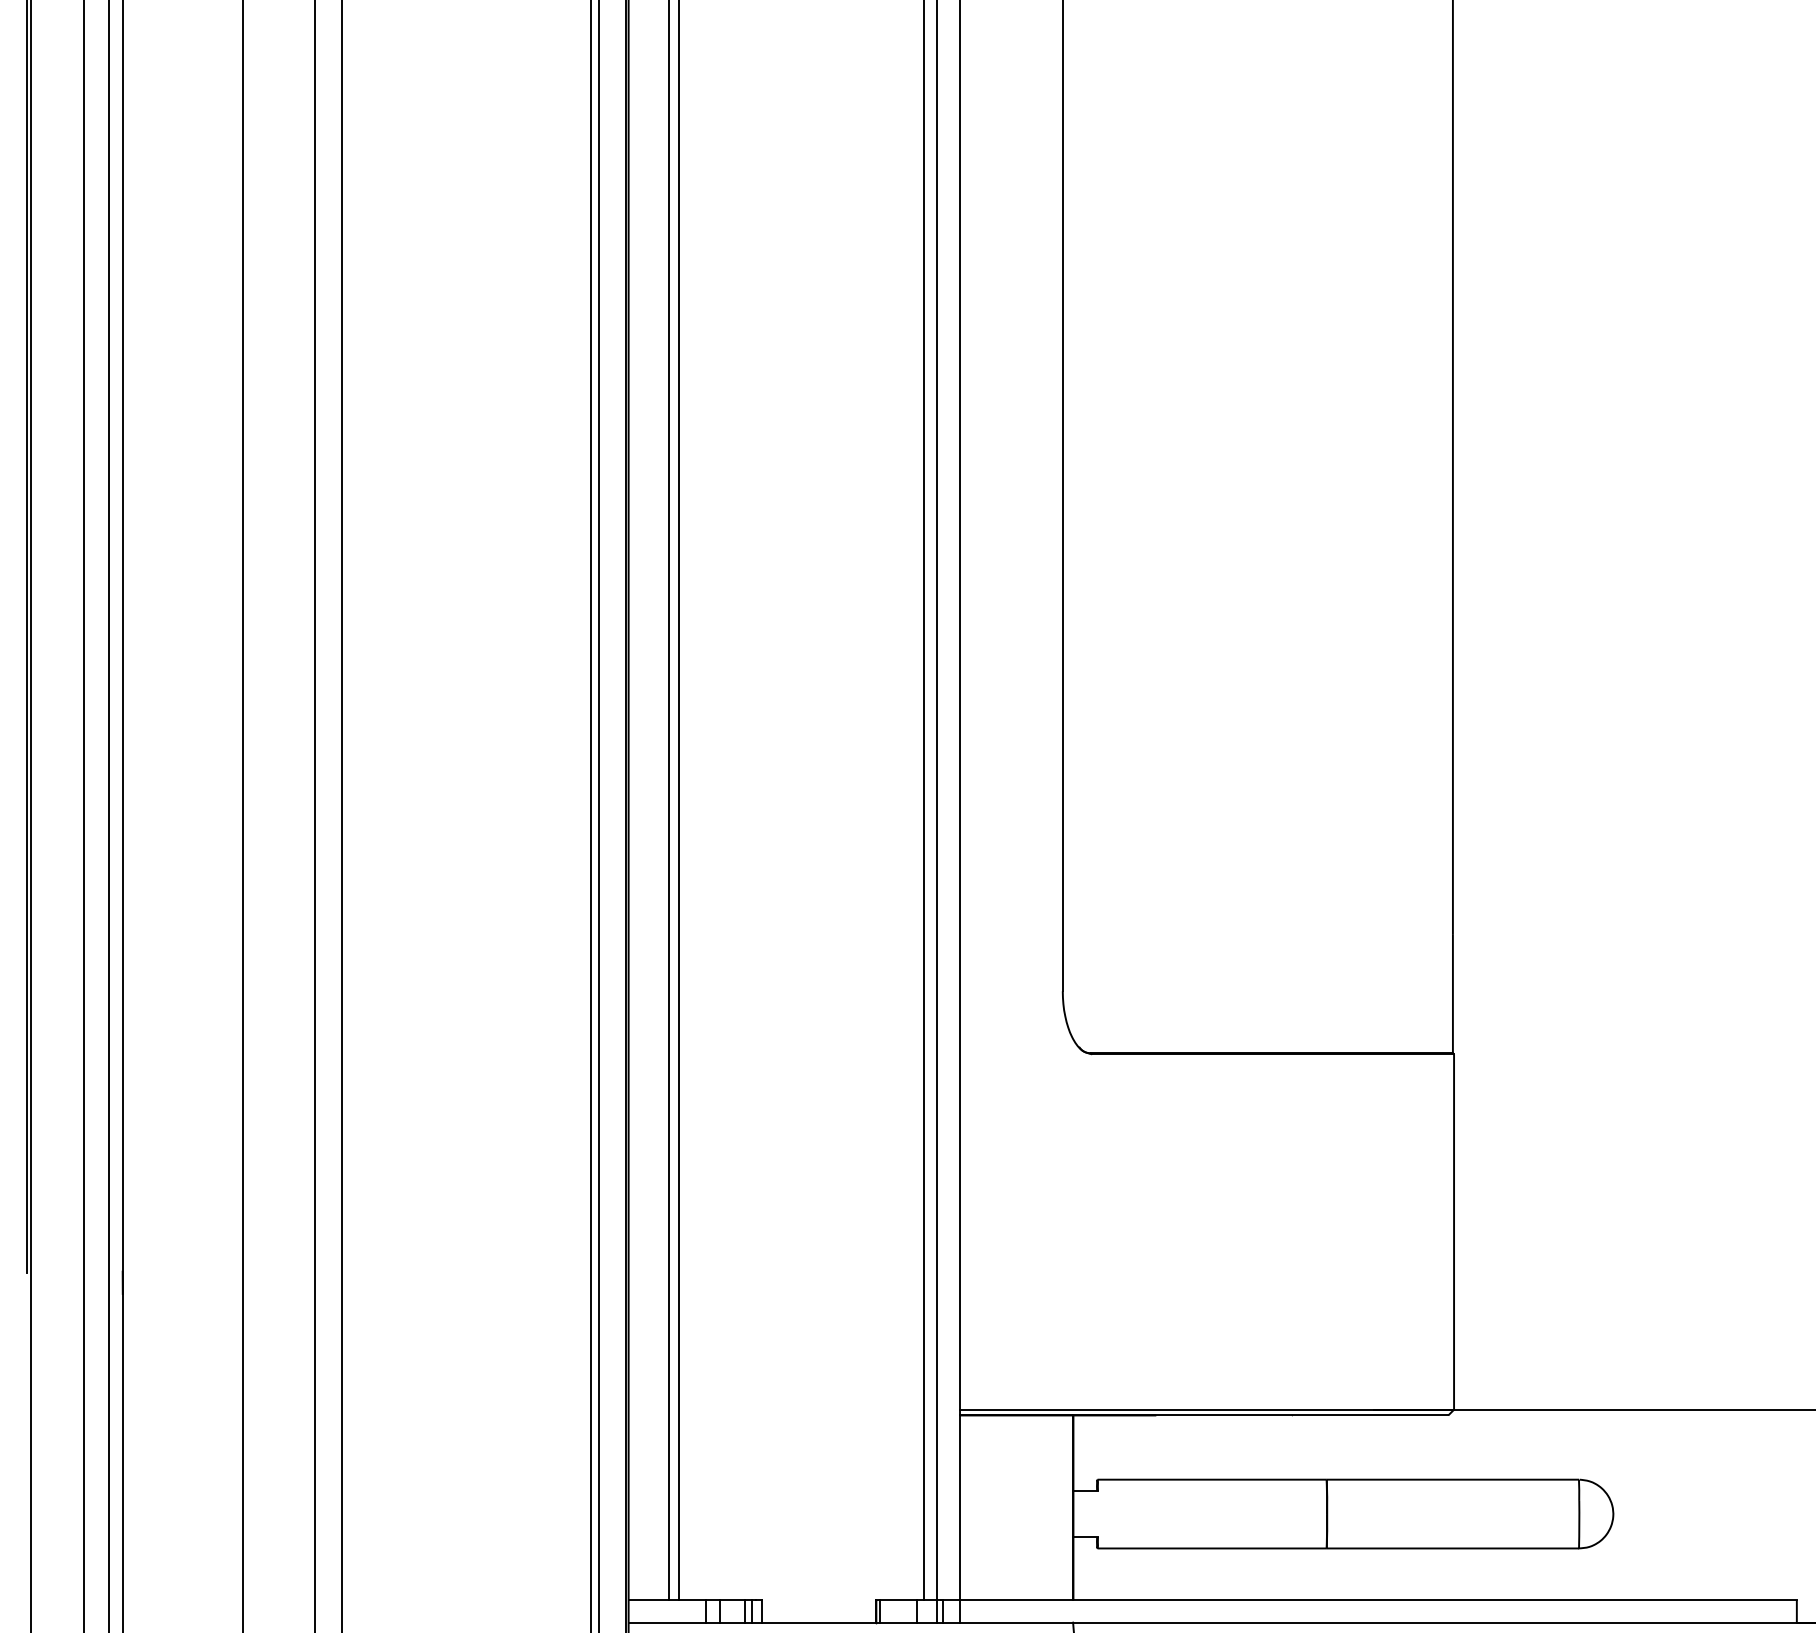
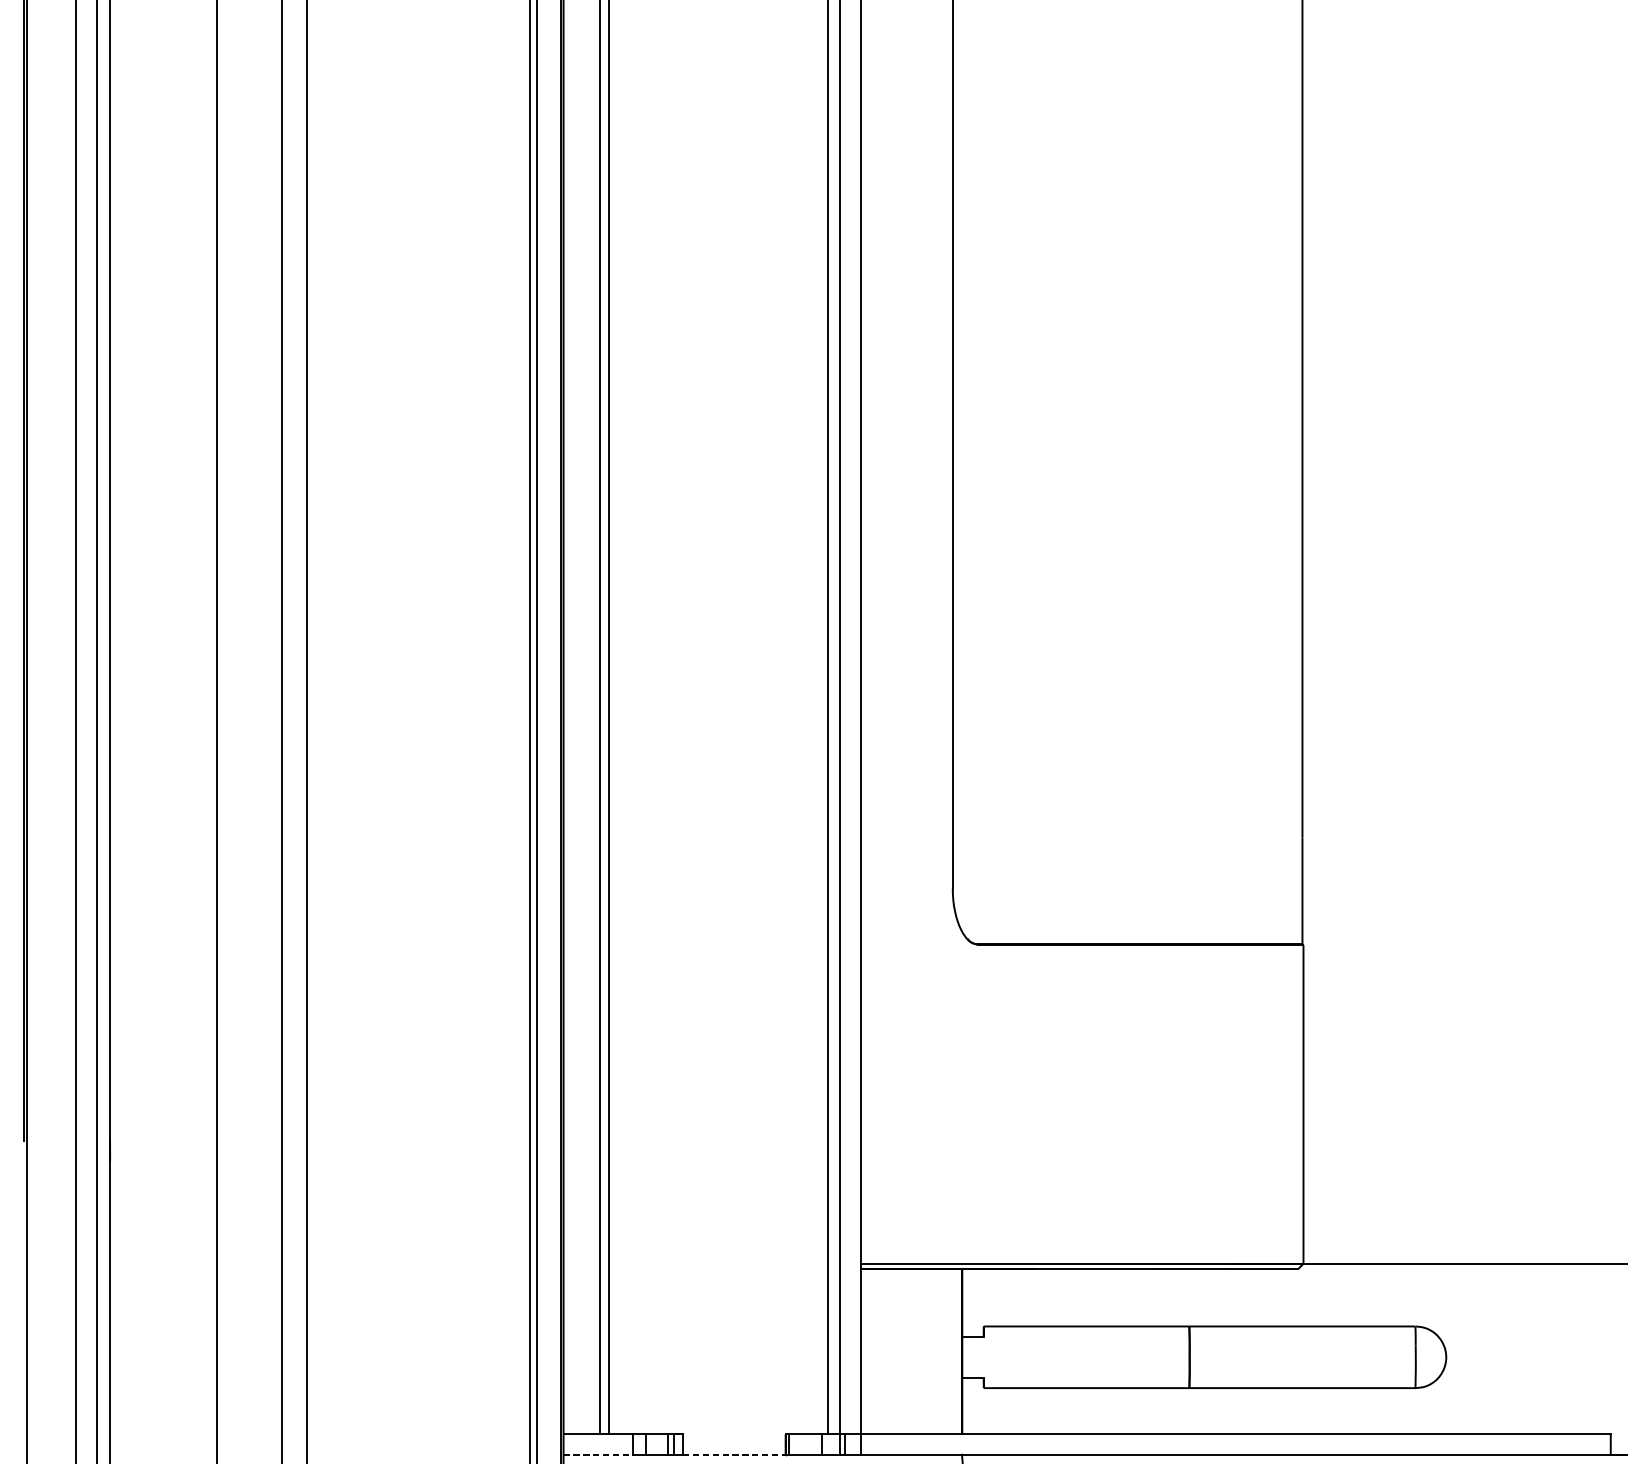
line: (667, 1622) -> (598, 1454), solid -> dashed
line: (819, 1622) -> (734, 1454), solid -> dashed

